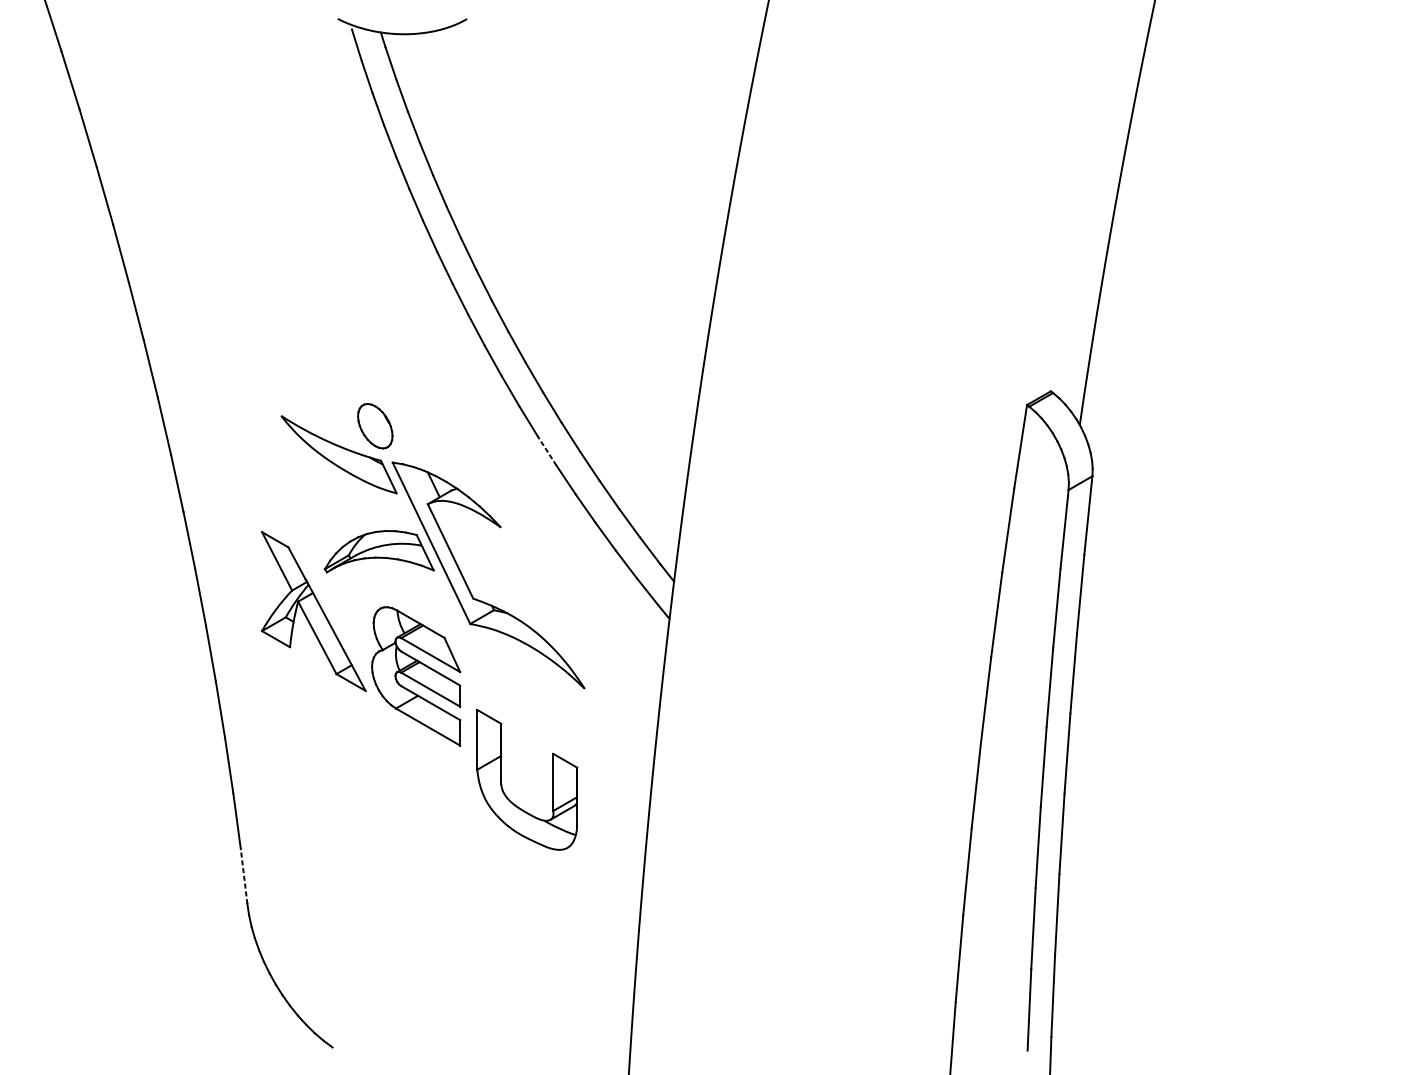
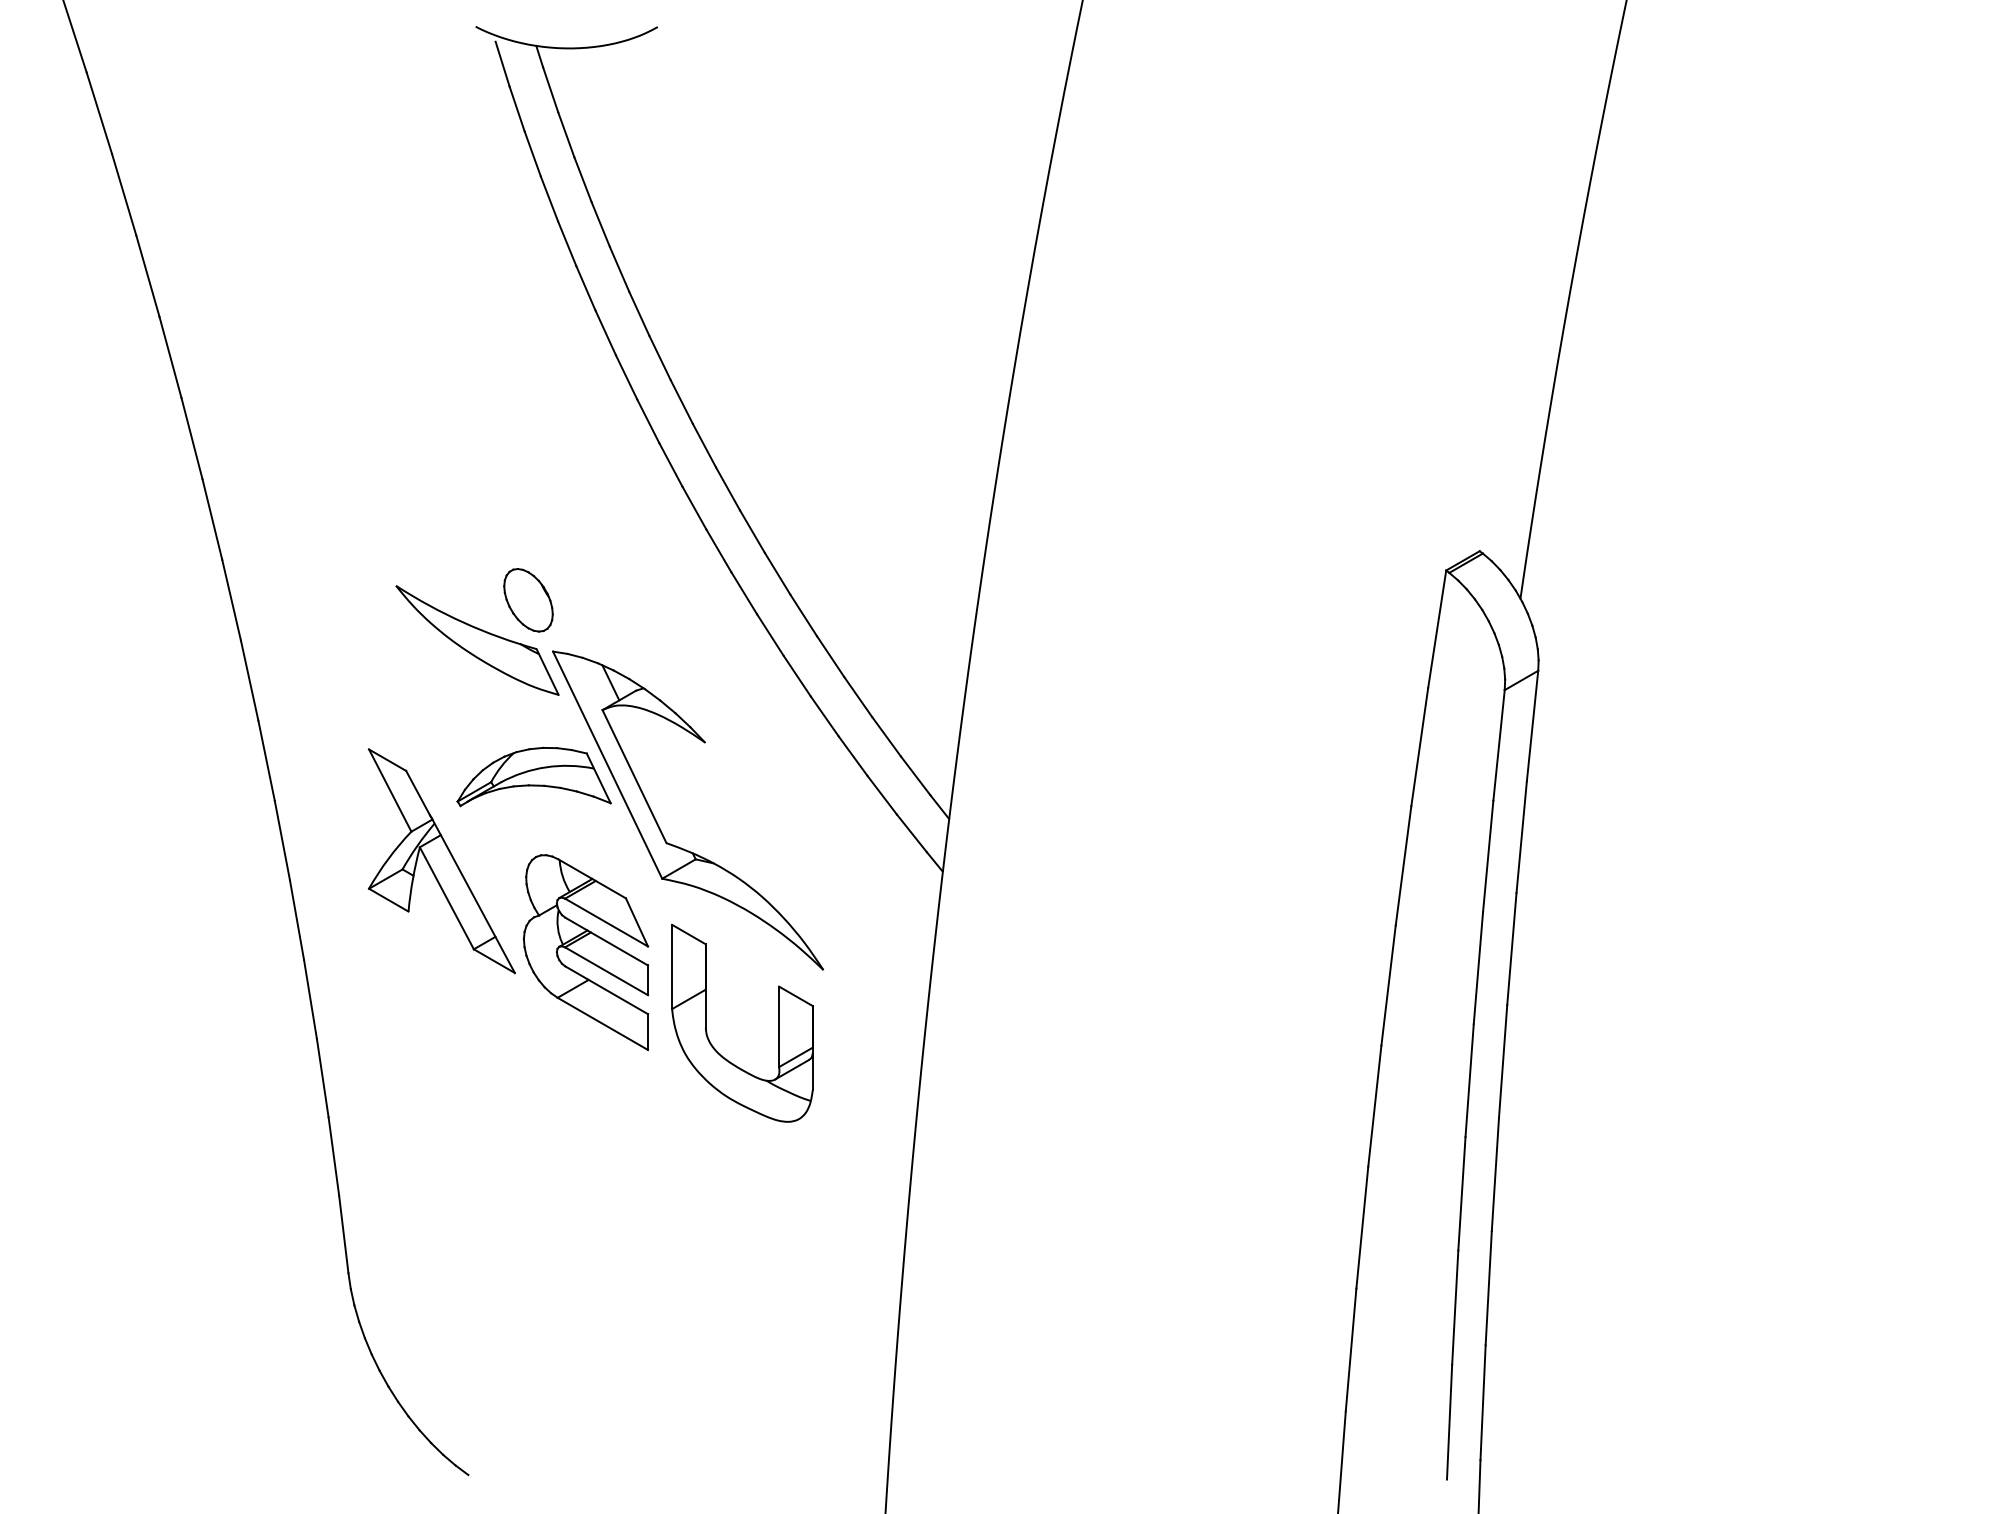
line: (547, 450) -> (770, 634), dashed -> solid
part: (501, 779) -> (706, 1022), moved
line: (243, 875) -> (343, 1233), dashed -> solid

